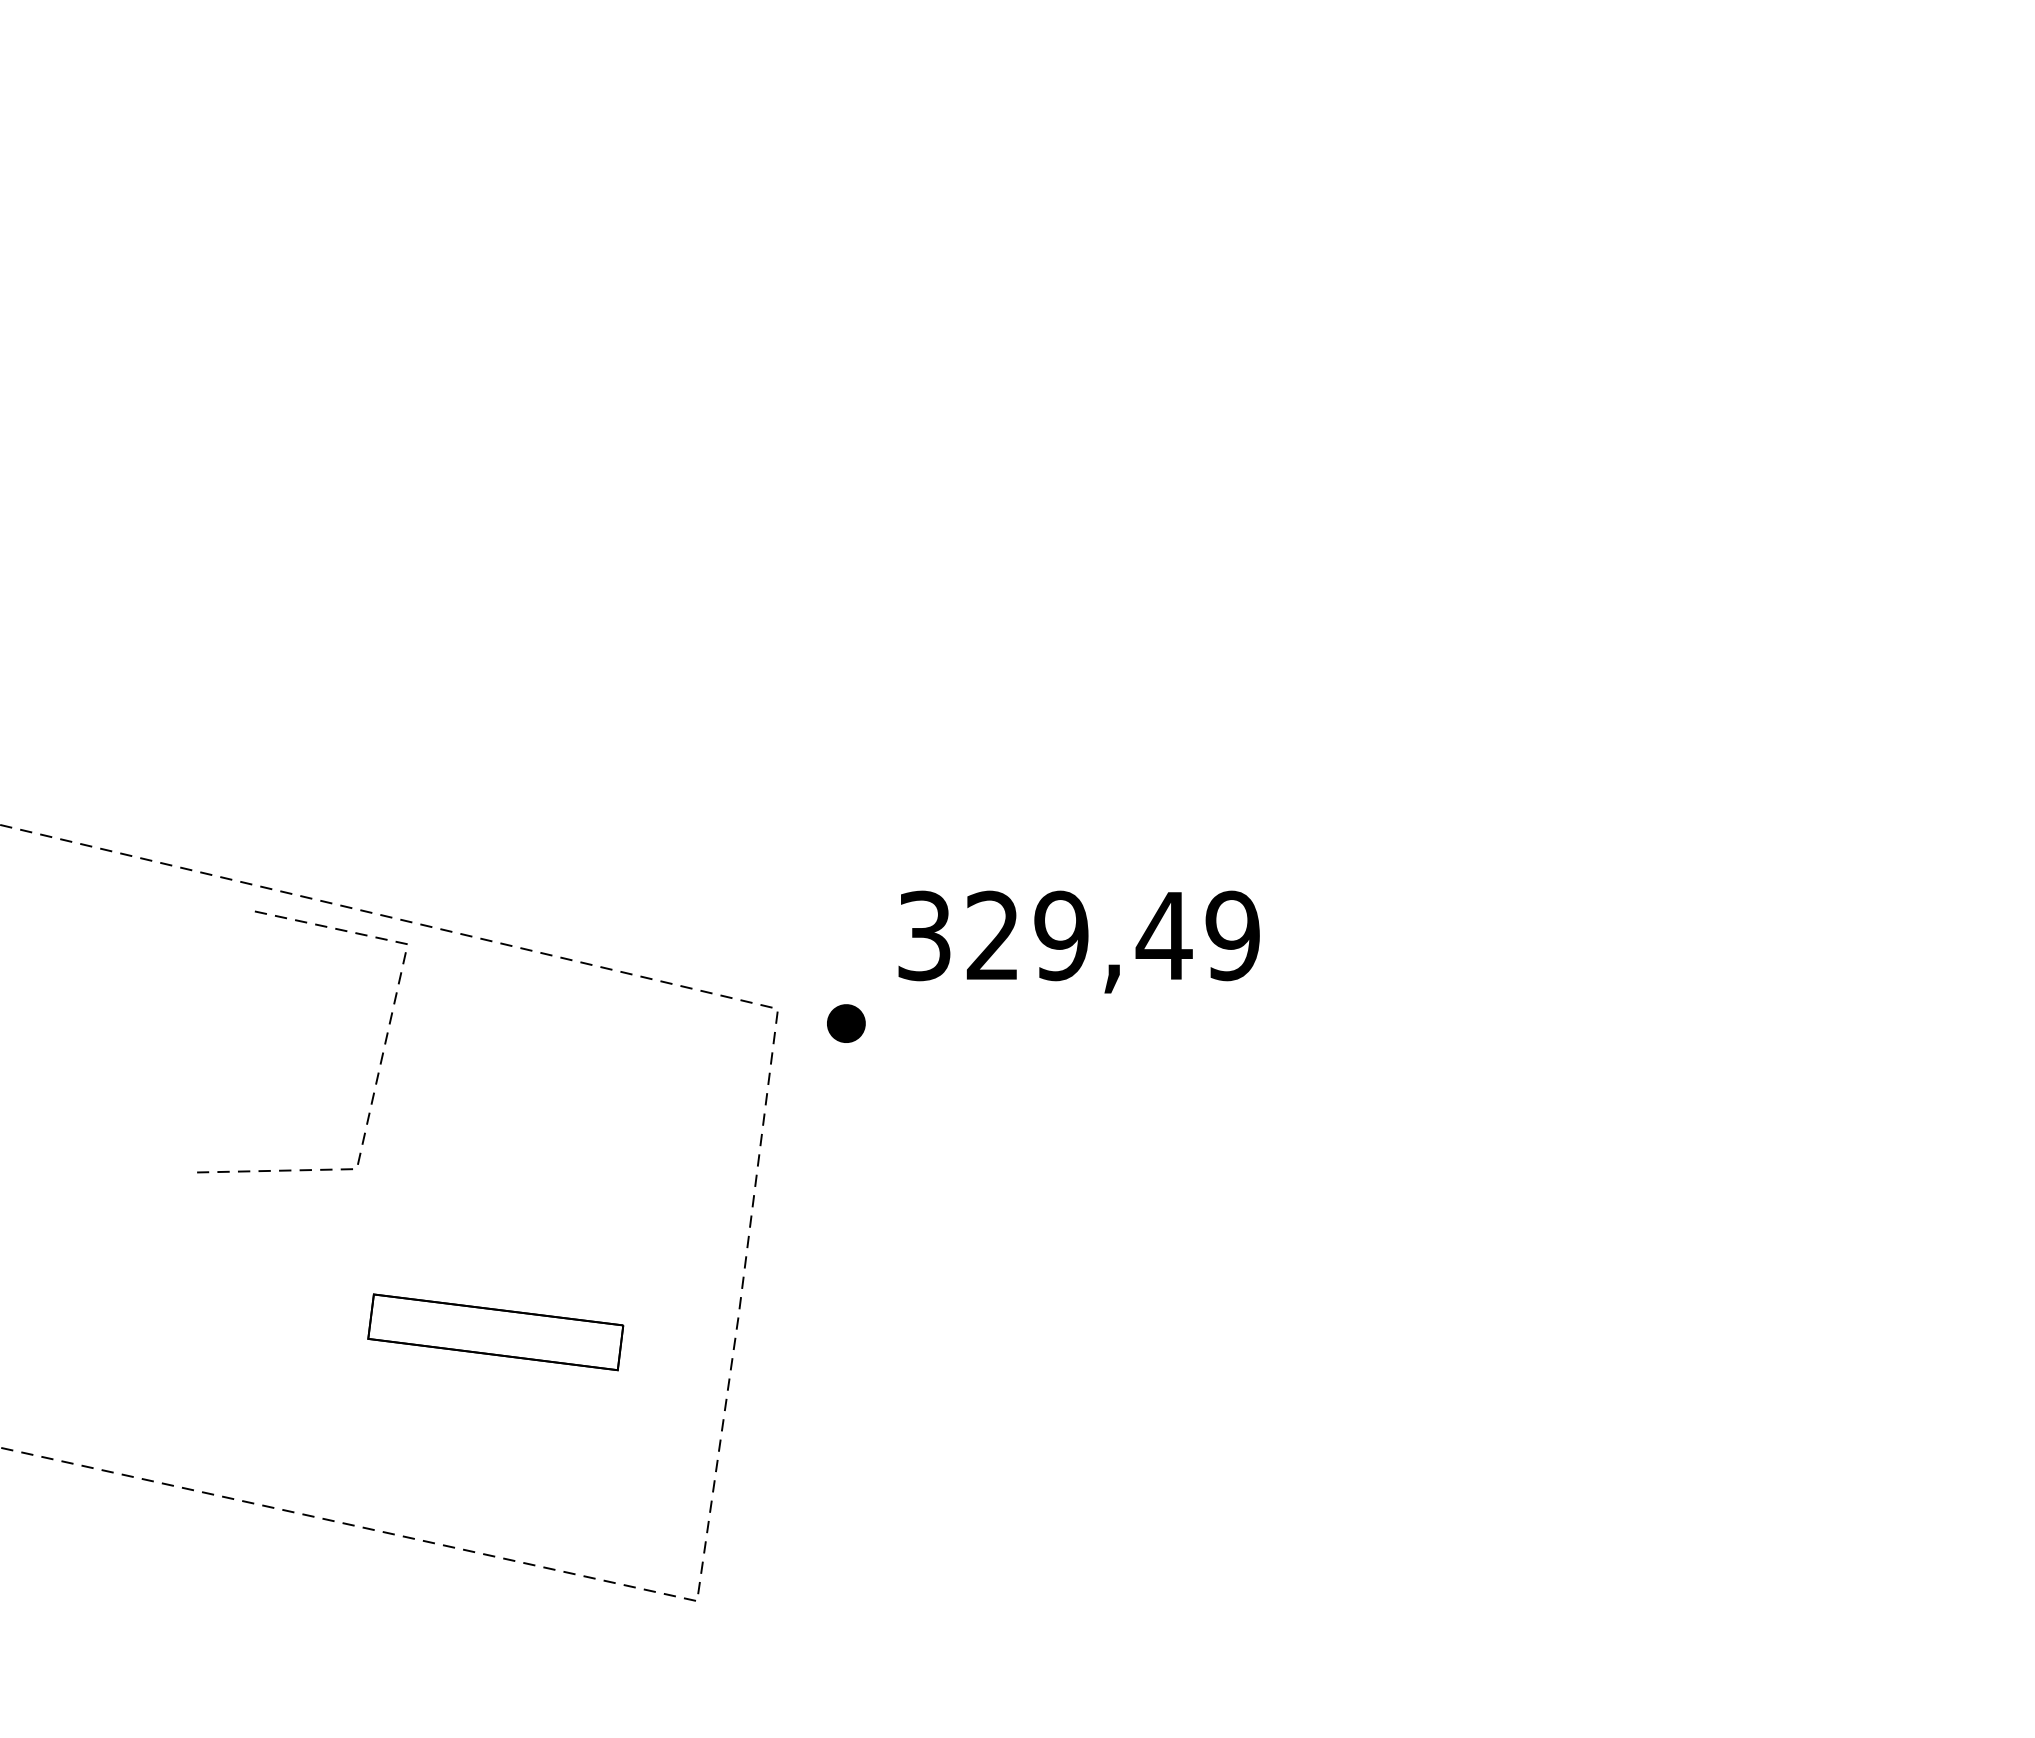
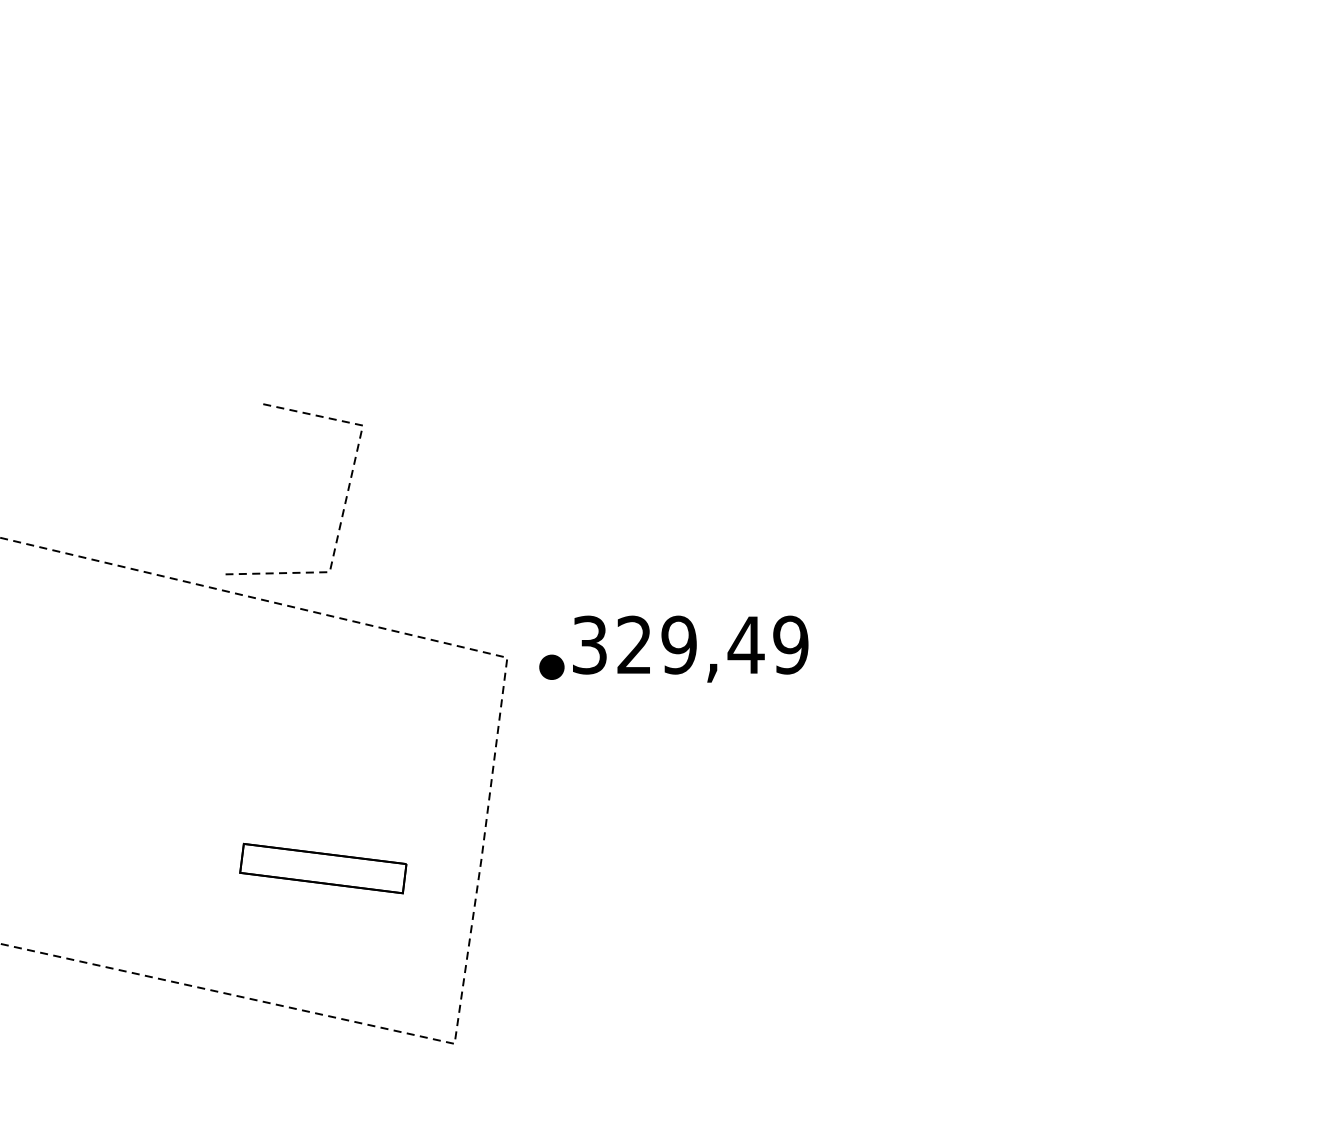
text: (1078, 941) -> (690, 648), moved
line: (379, 1060) -> (344, 501), moved

